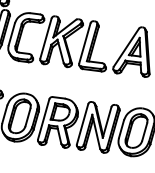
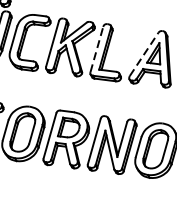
line: (84, 43) -> (96, 49), solid -> dashed
line: (126, 47) -> (144, 54), solid -> dashed

